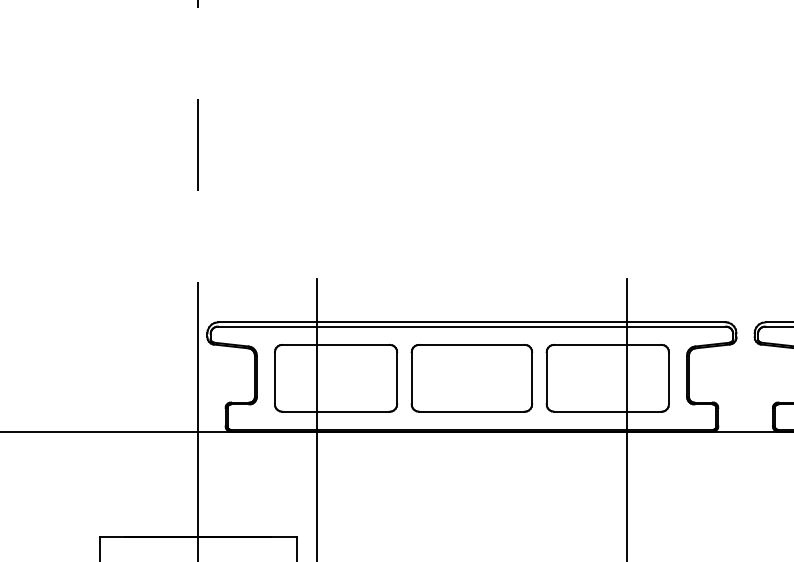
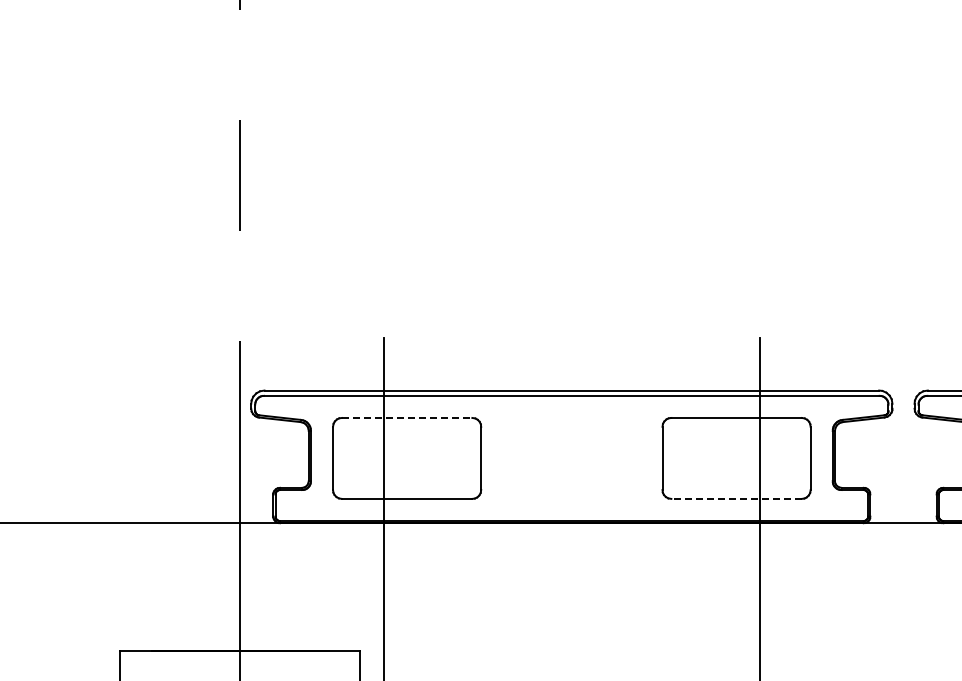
line: (336, 344) -> (407, 417), solid -> dashed
part: (471, 378) -> (571, 458), removed
line: (607, 411) -> (736, 498), solid -> dashed

